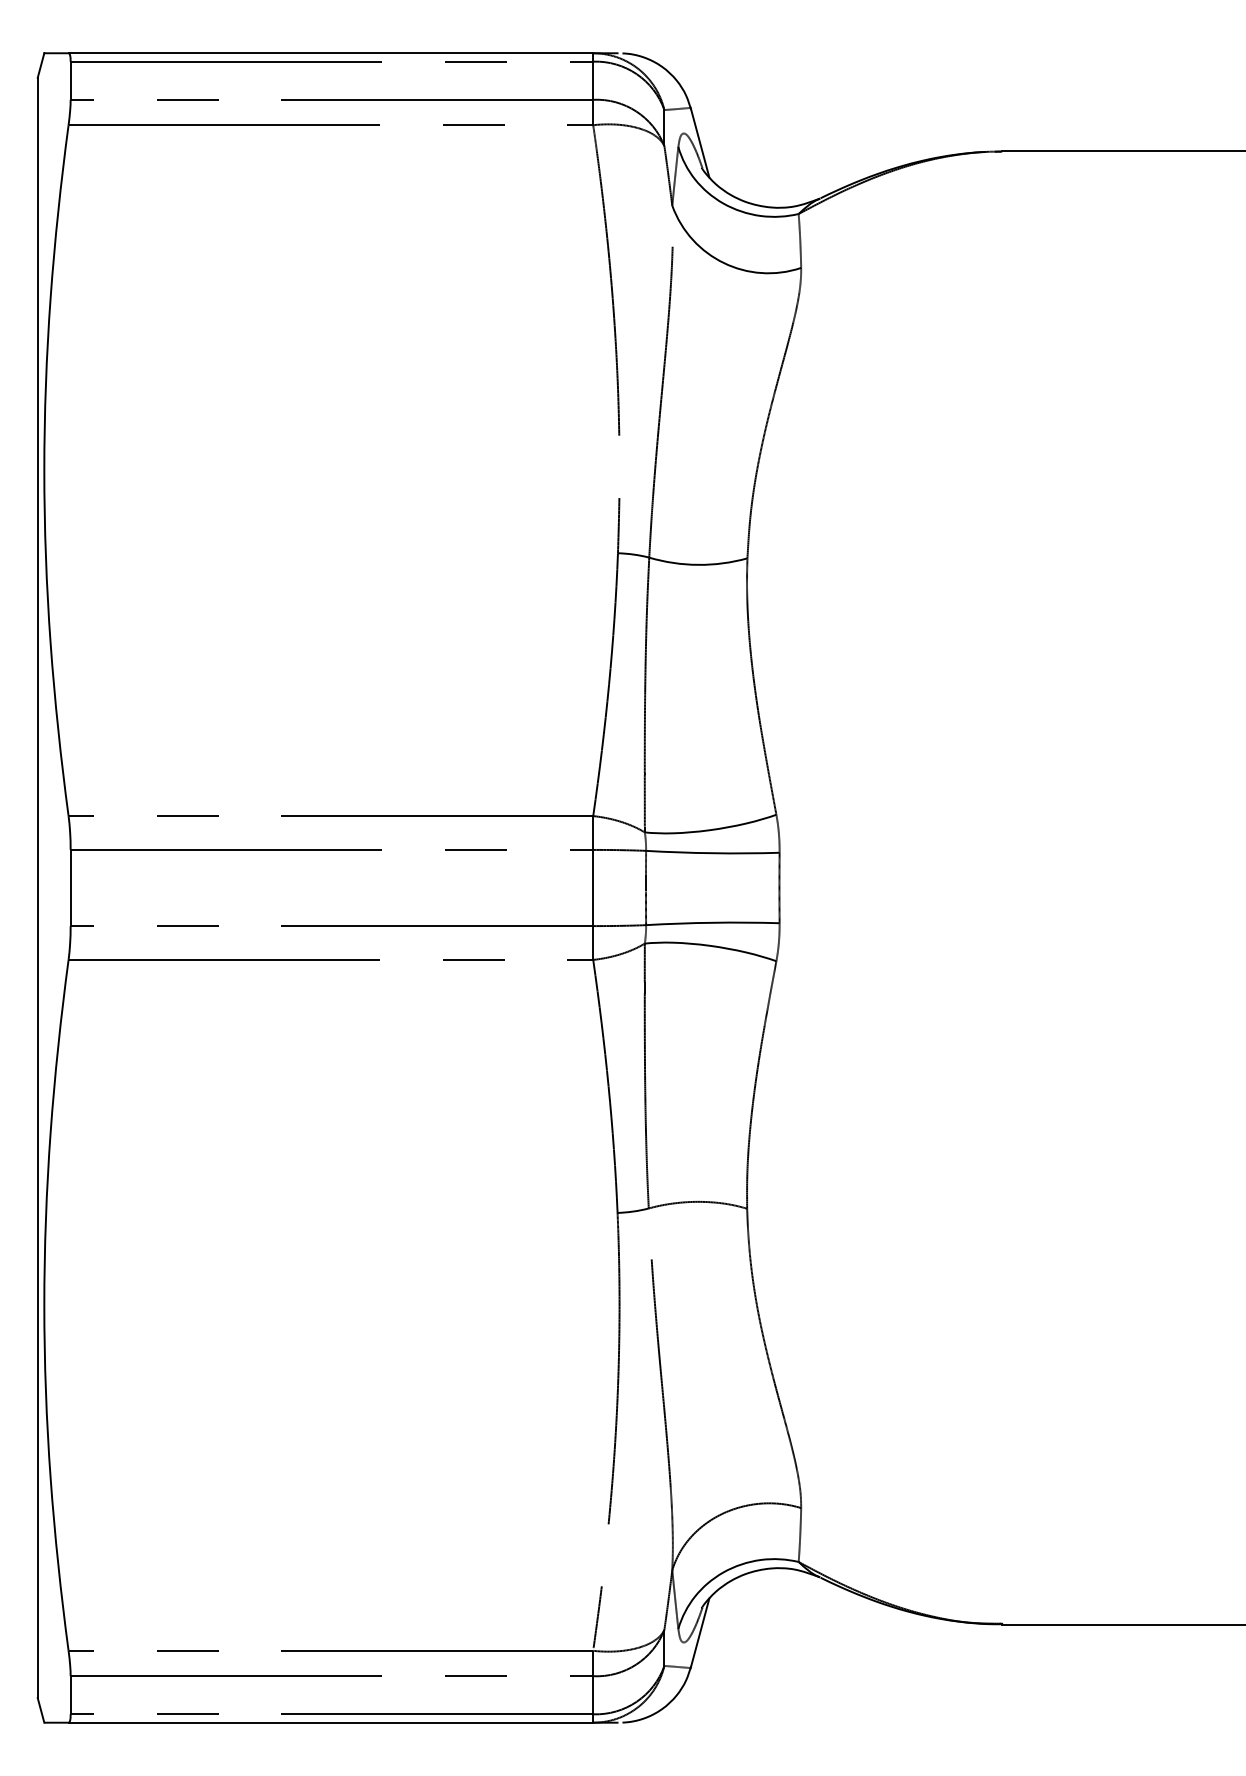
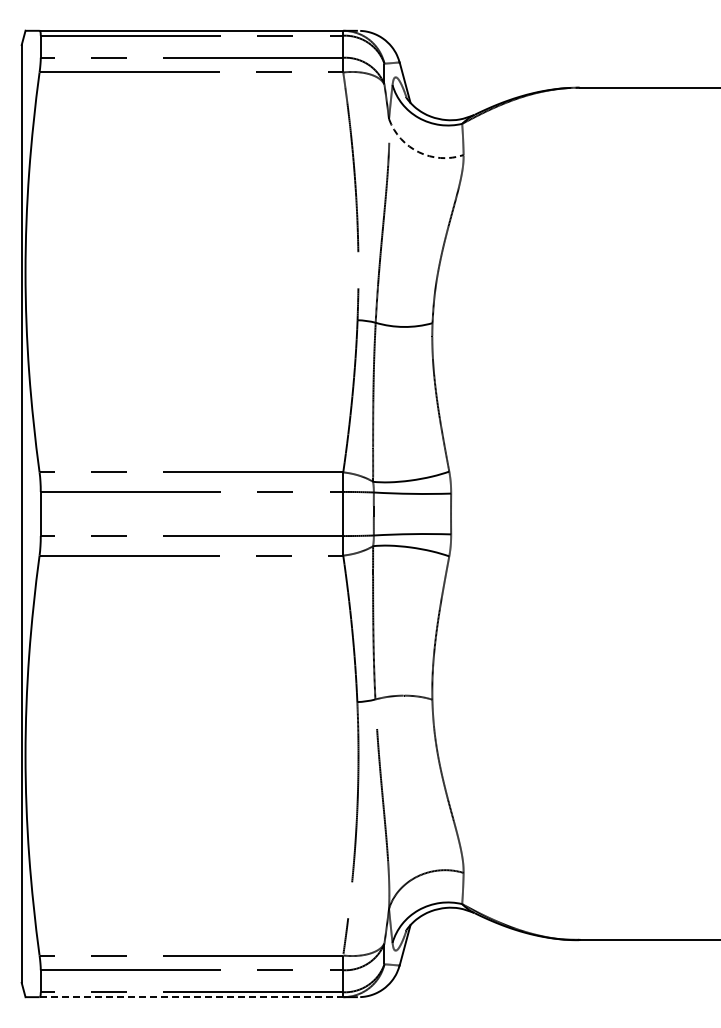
arc: (723, 263) -> (418, 152), solid -> dashed
line: (331, 1723) -> (191, 997), solid -> dashed

